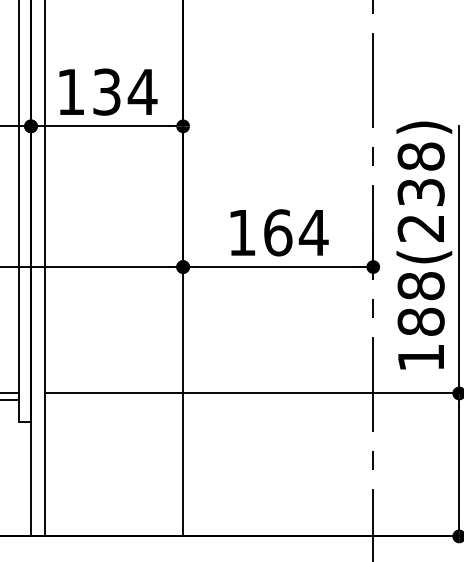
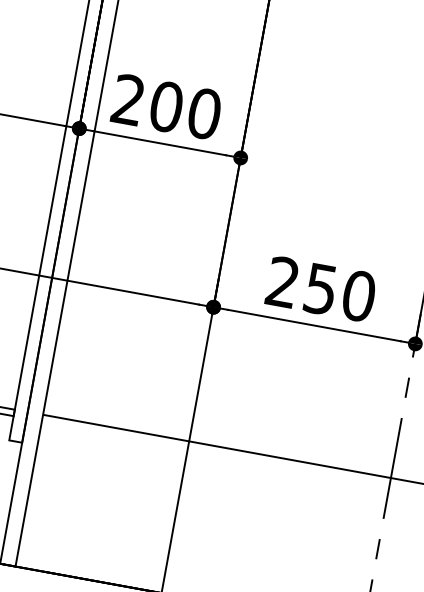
text: (107, 91) -> (167, 106), 134 -> 200
text: (278, 232) -> (321, 288), 164 -> 250

